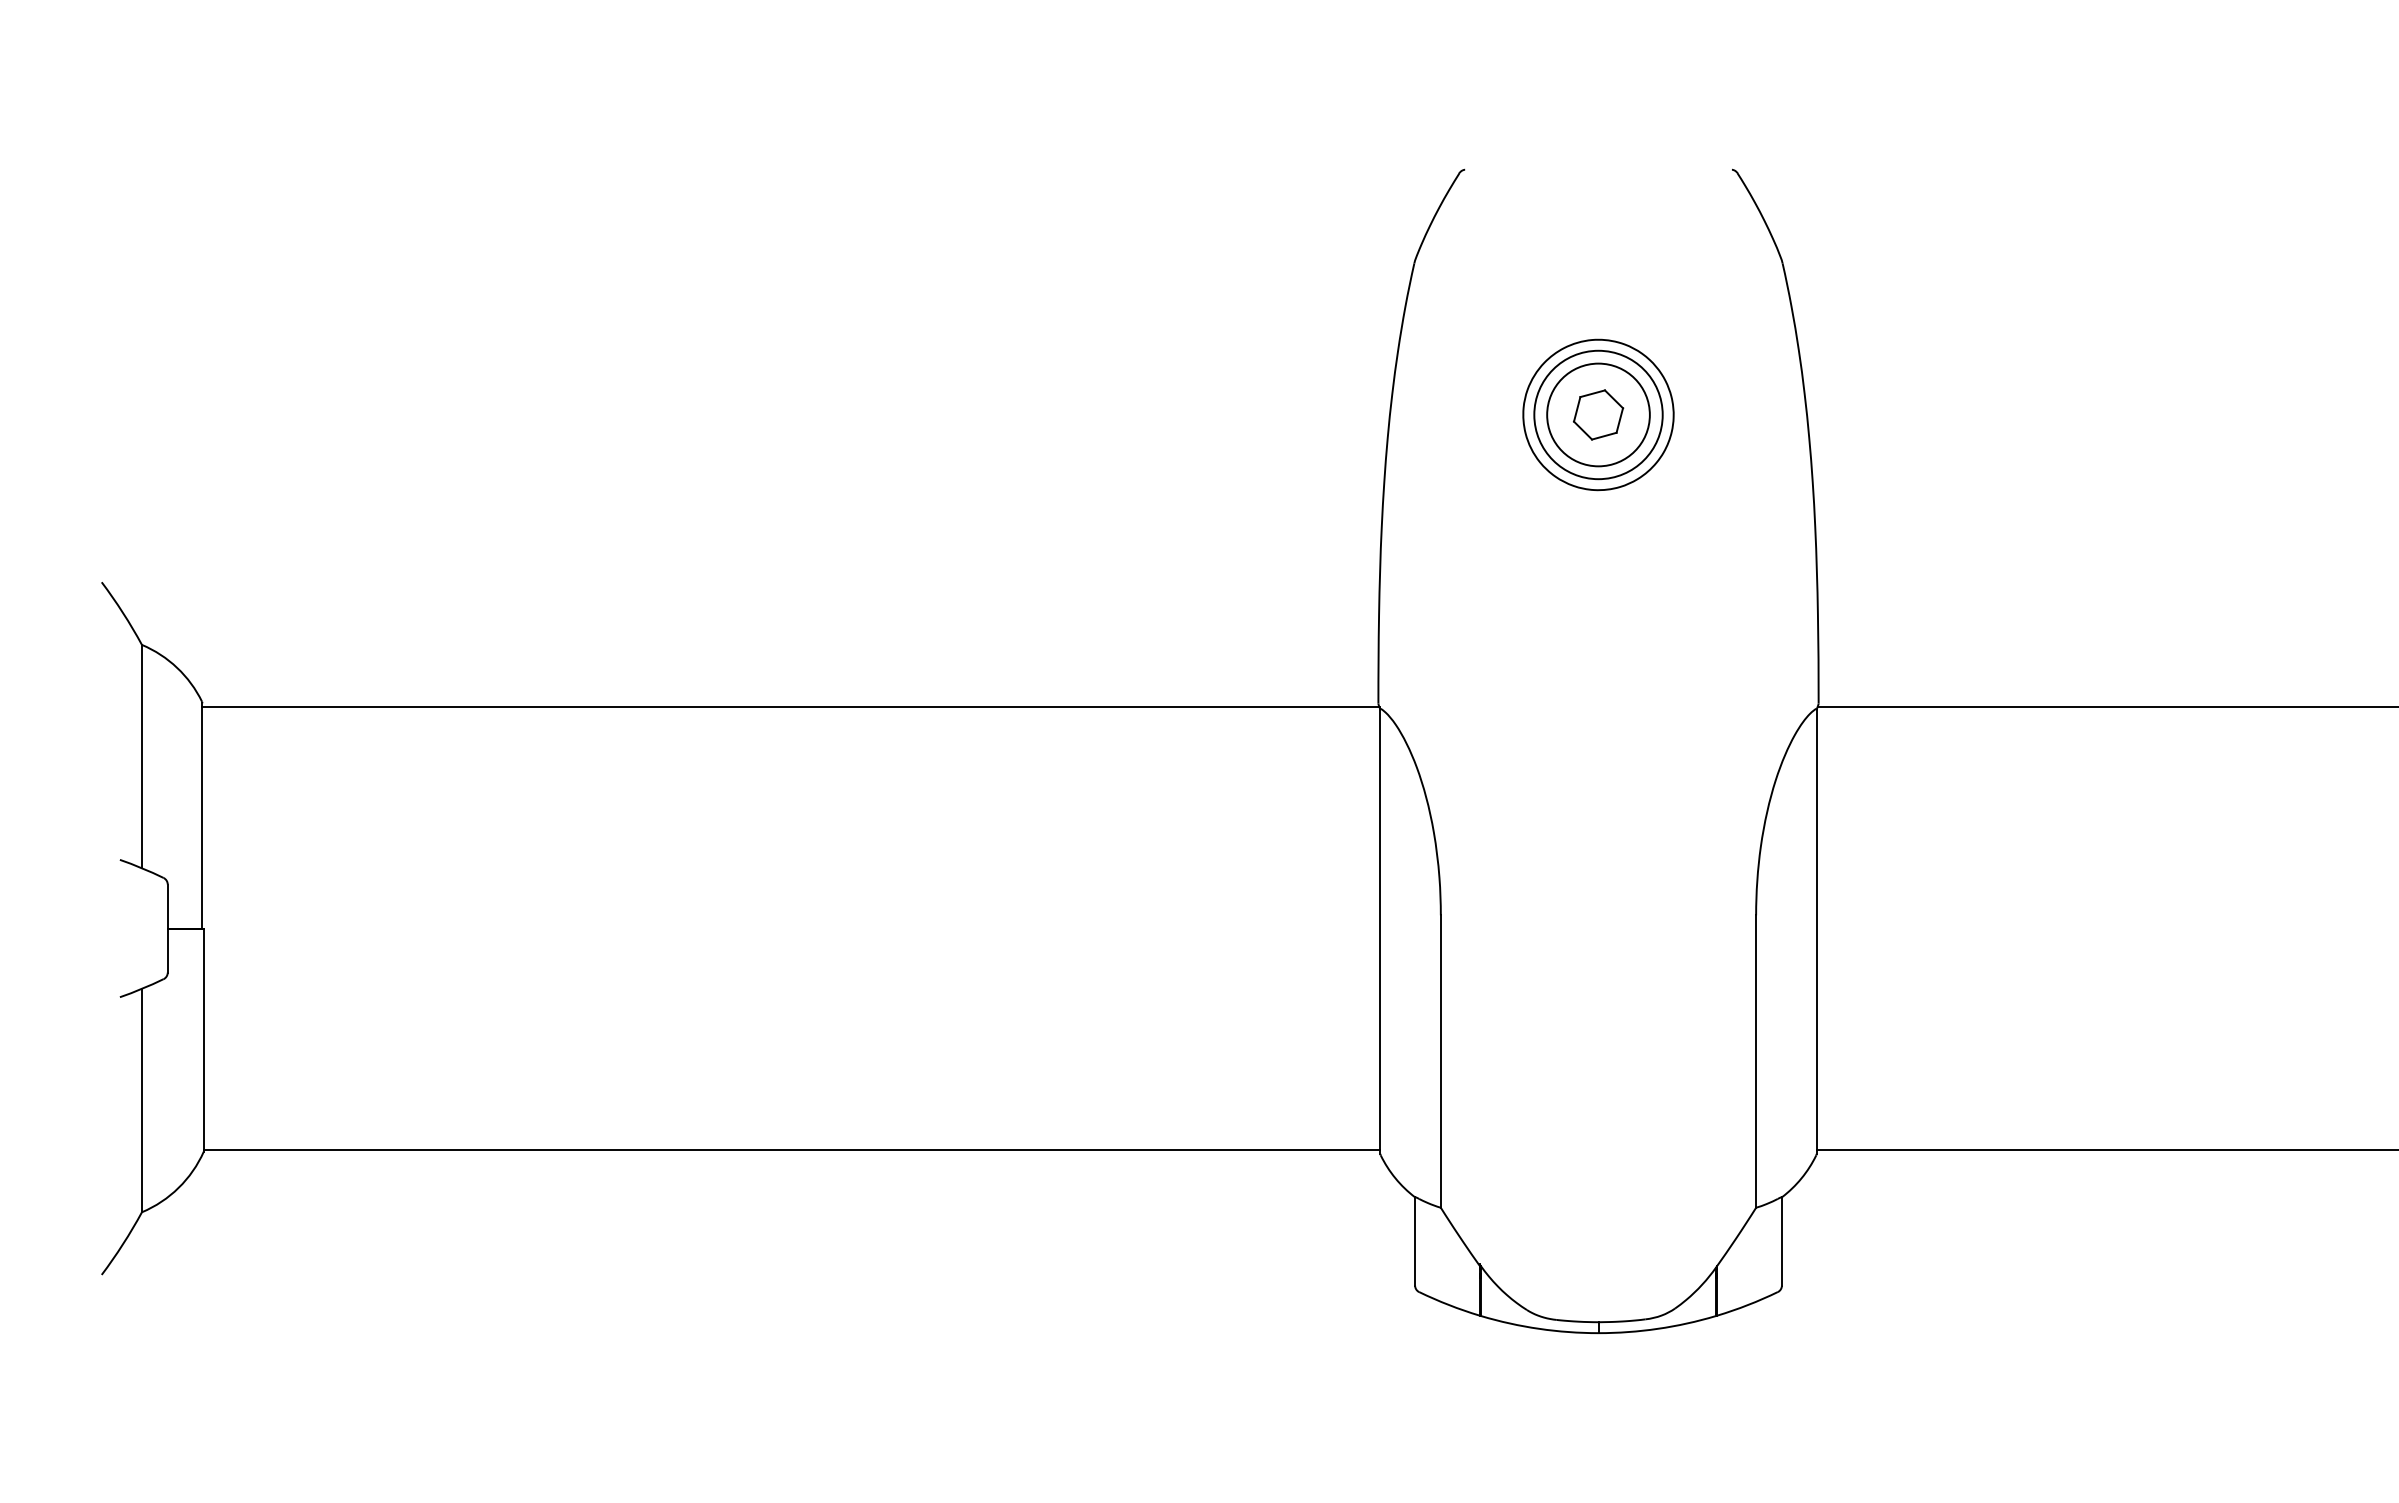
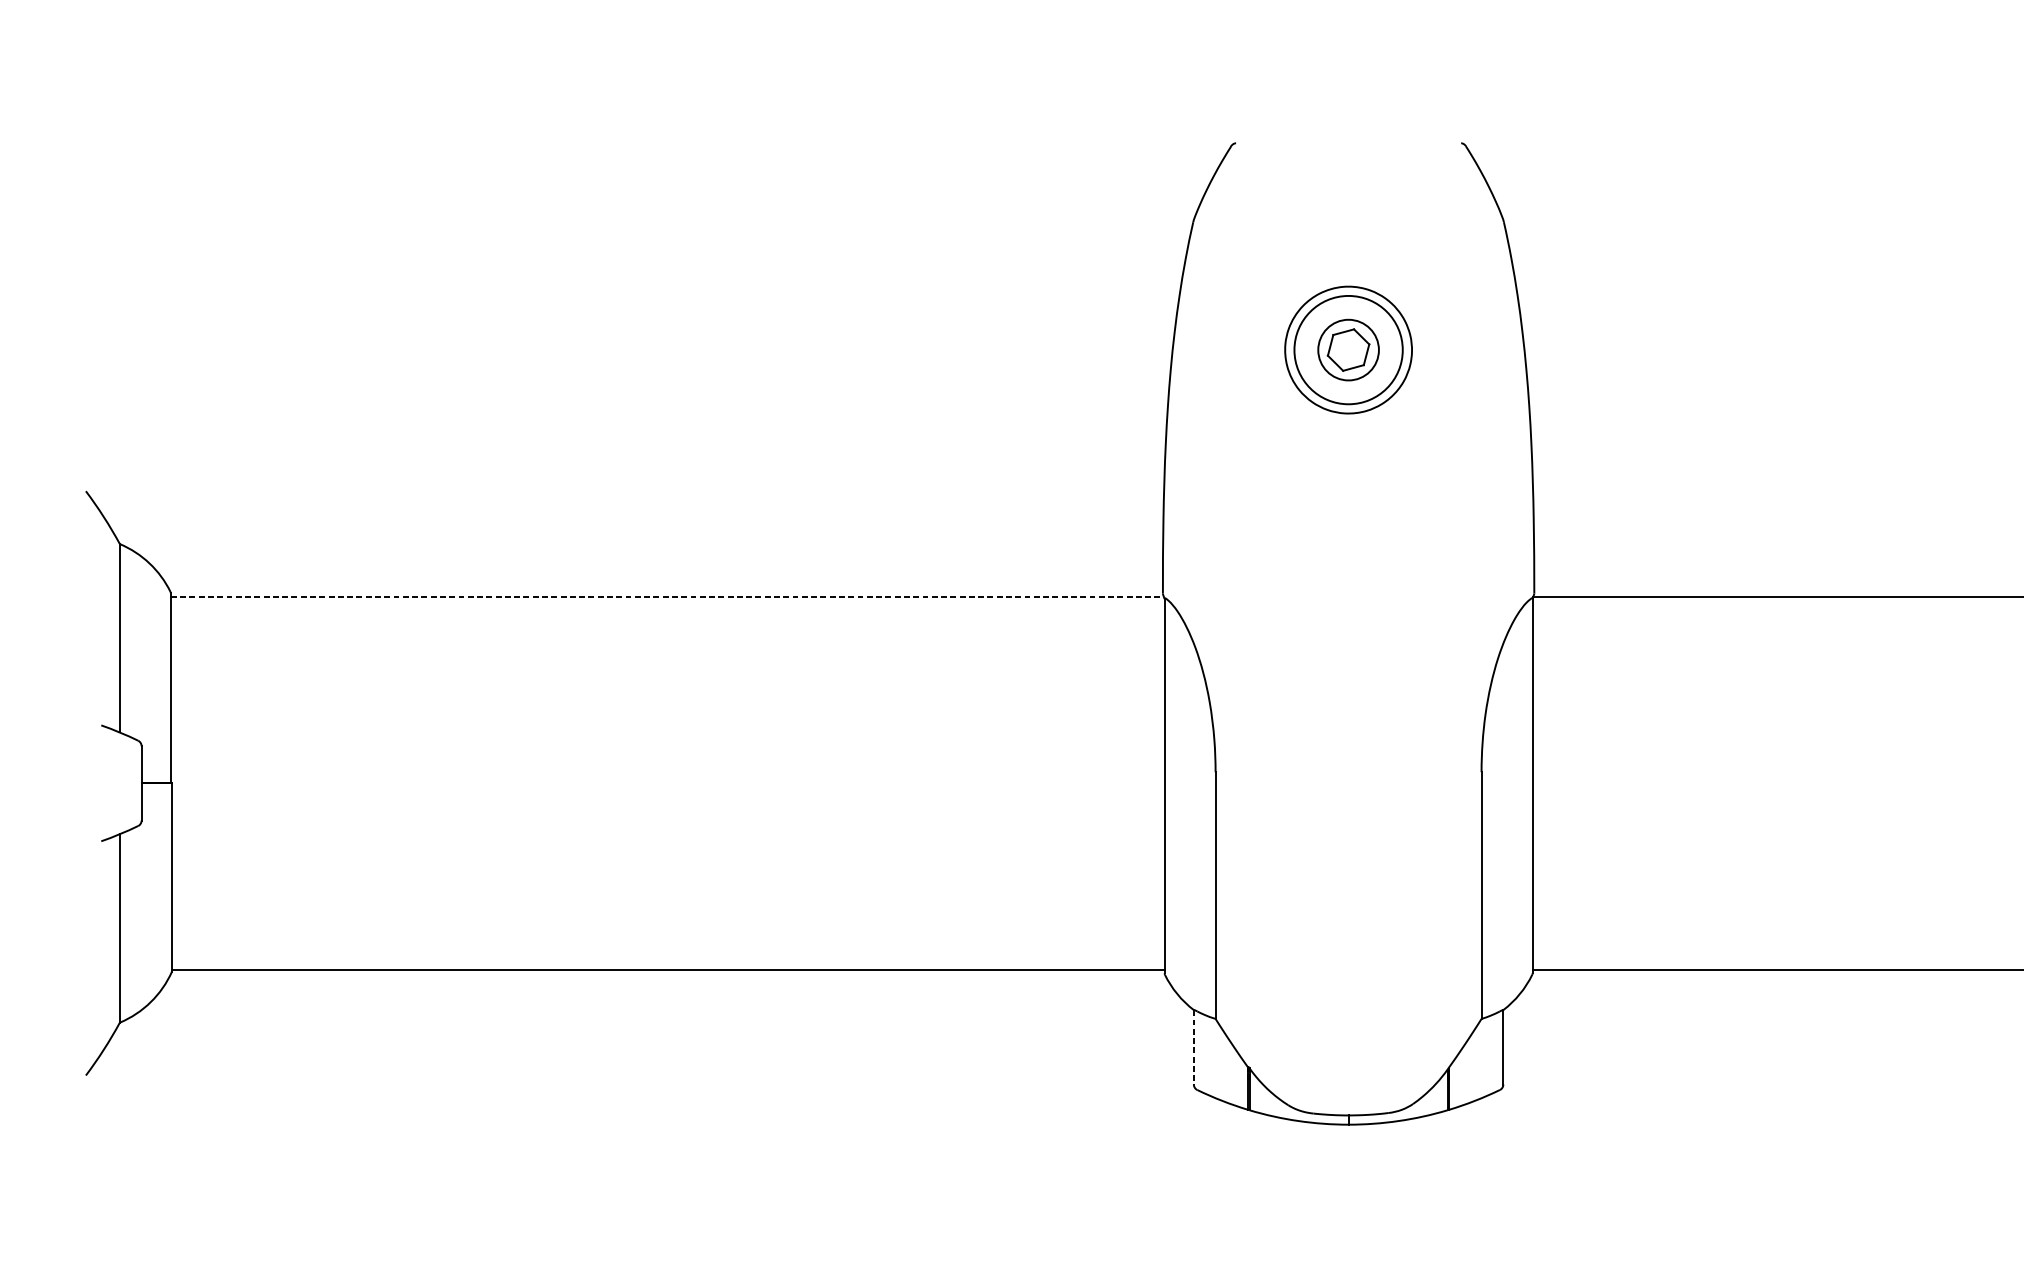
circle: (1598, 414) -> (1348, 349), size x0.7
line: (790, 707) -> (666, 596), solid -> dashed
line: (1415, 1242) -> (1194, 1048), solid -> dashed

